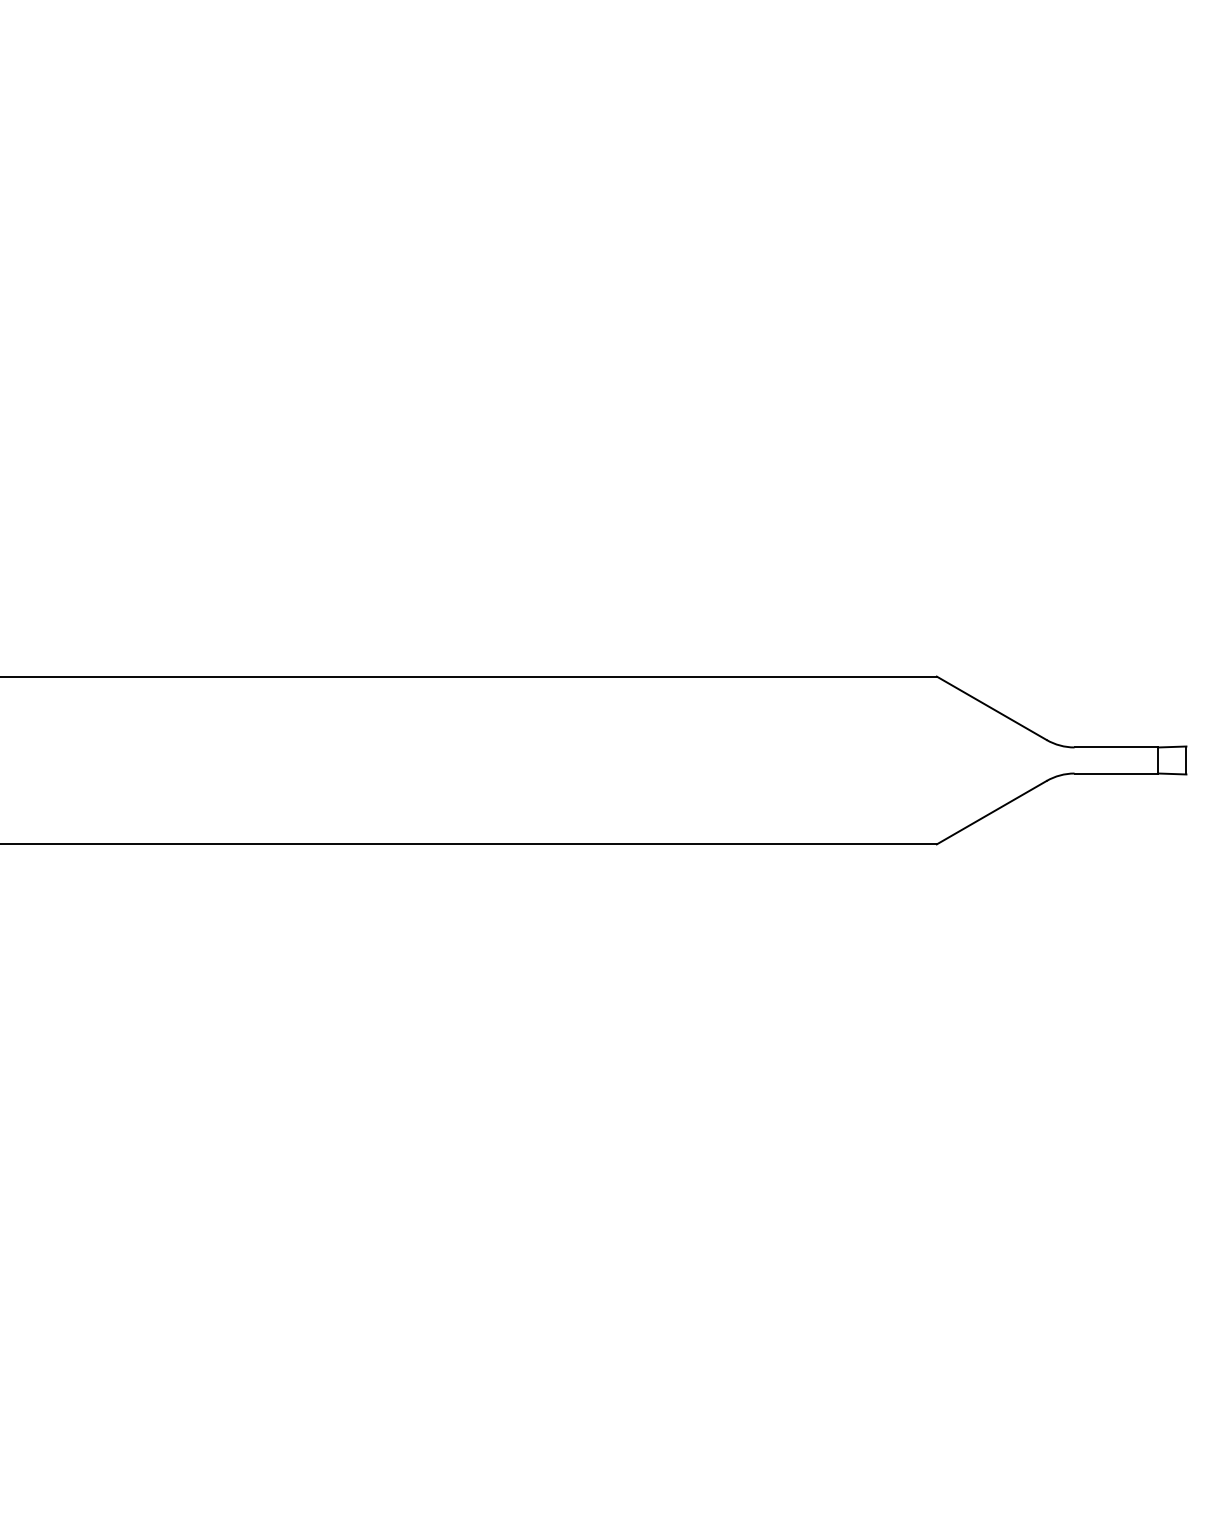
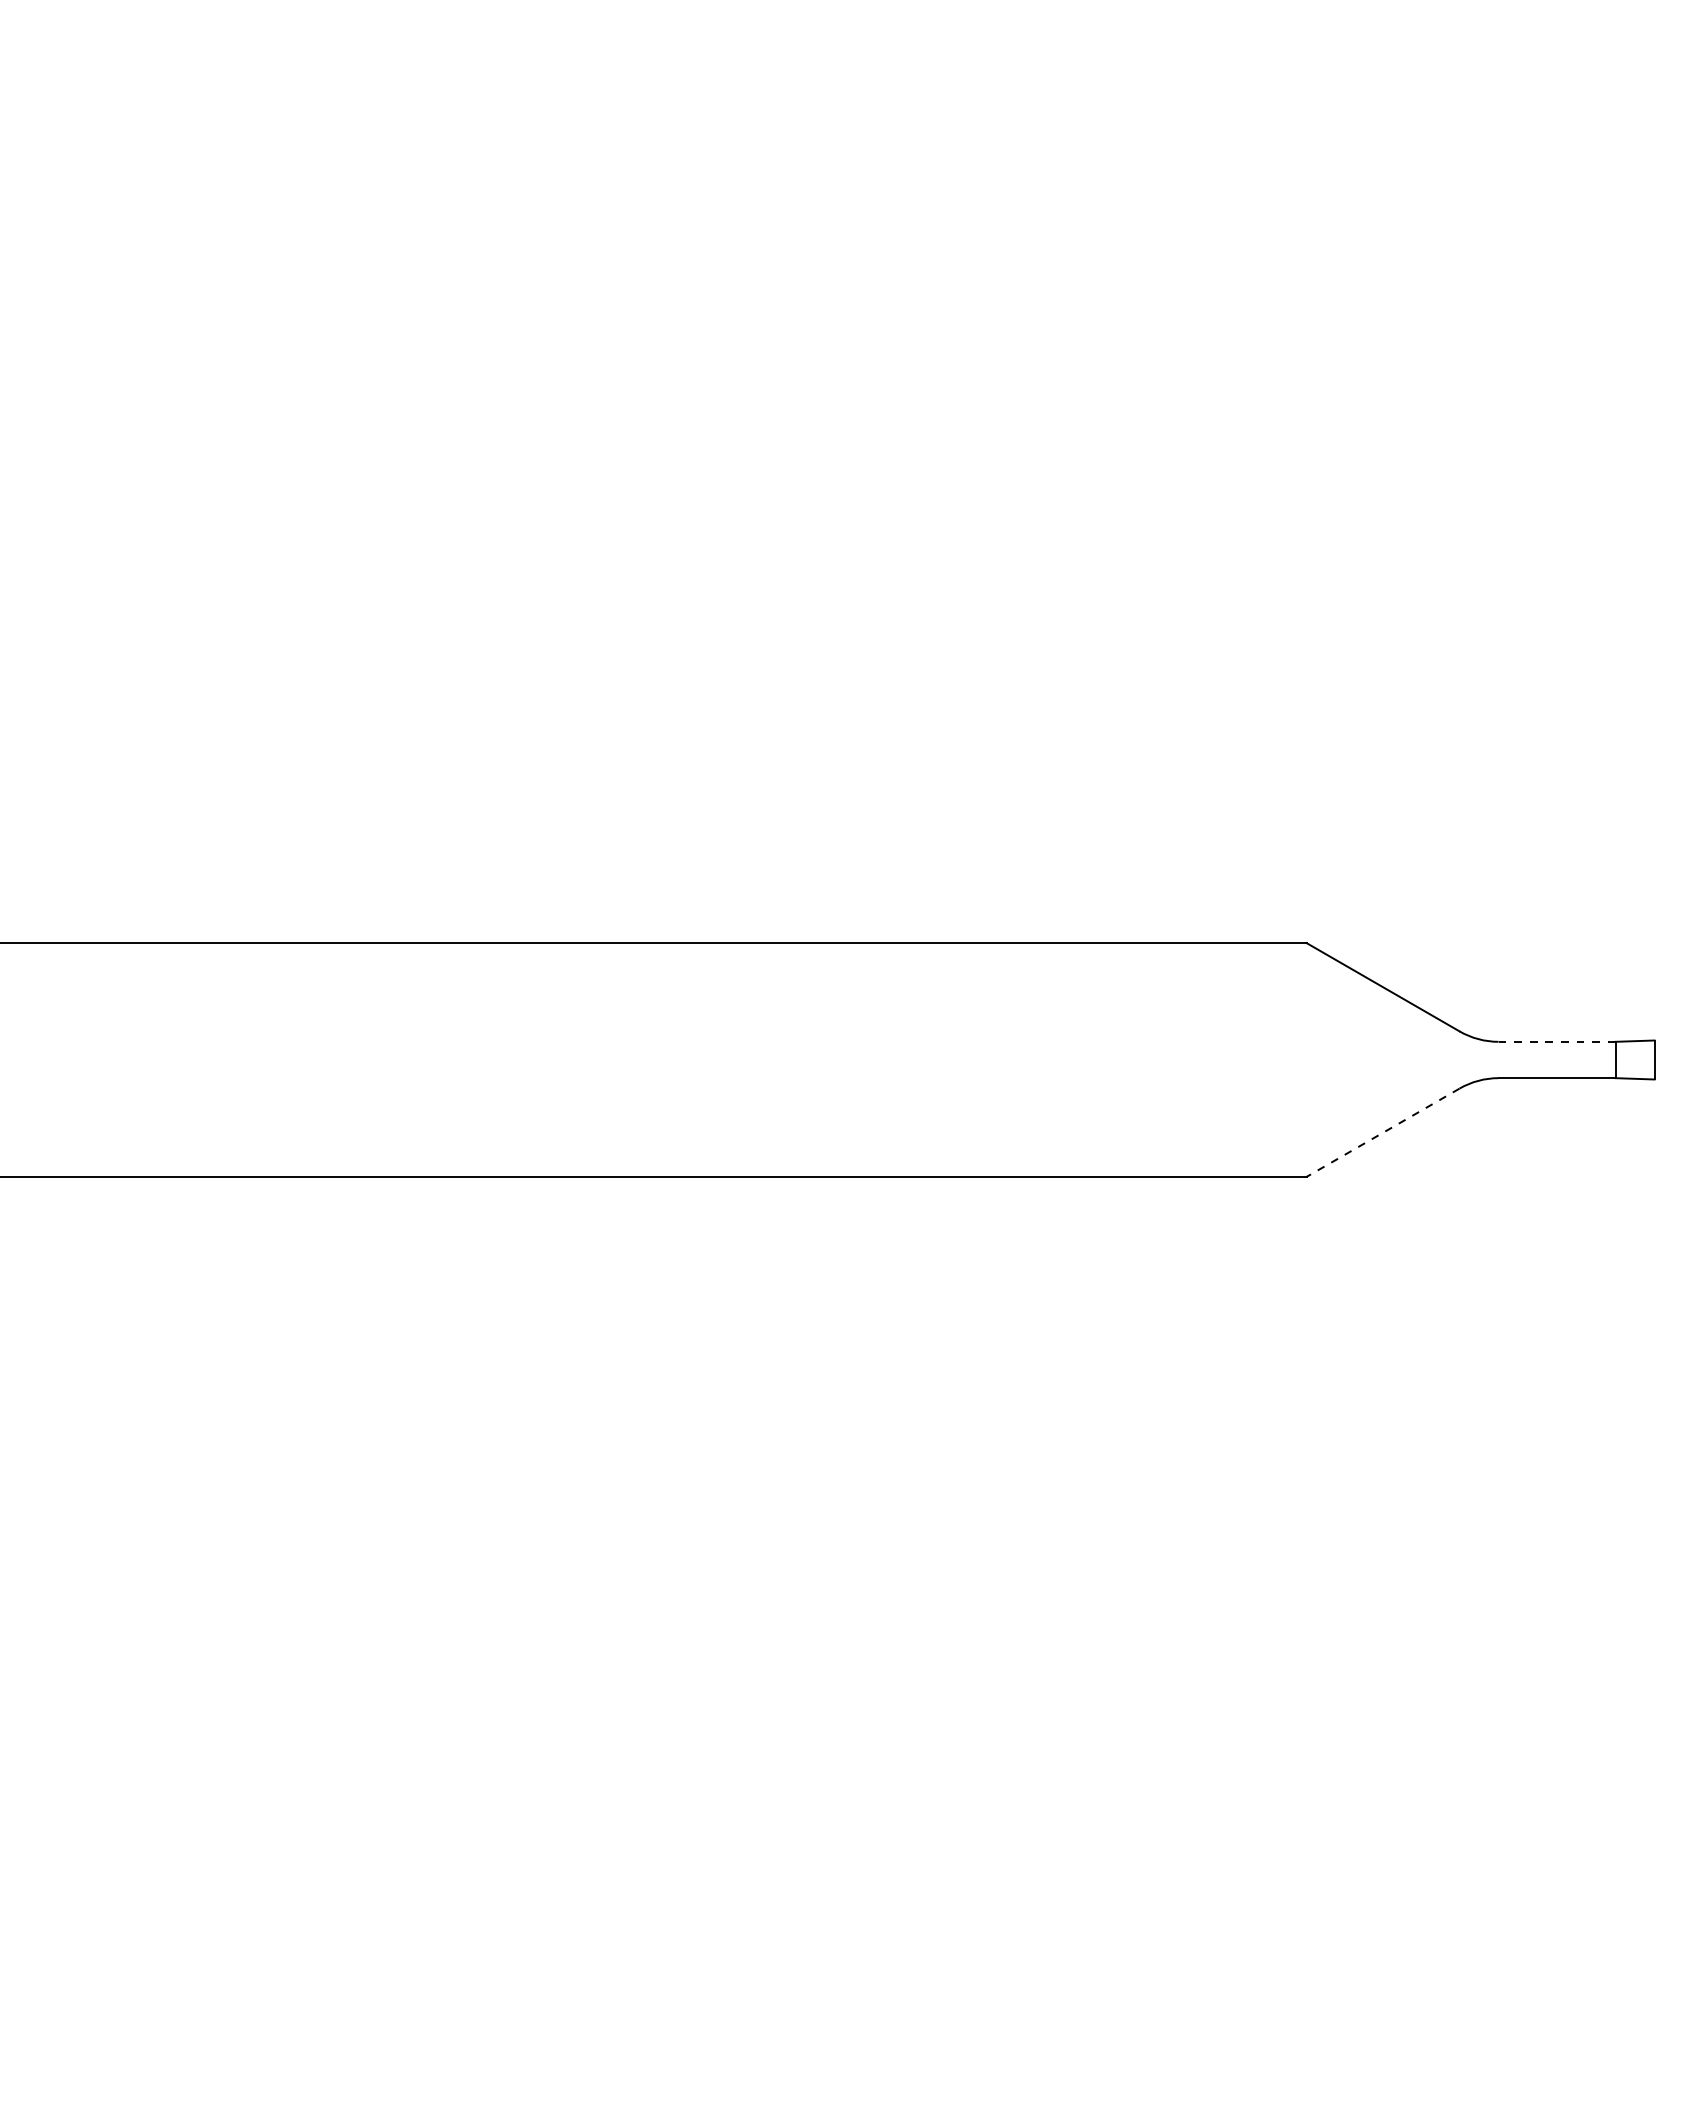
line: (1116, 747) -> (1557, 1041), solid -> dashed
line: (991, 813) -> (1382, 1133), solid -> dashed

